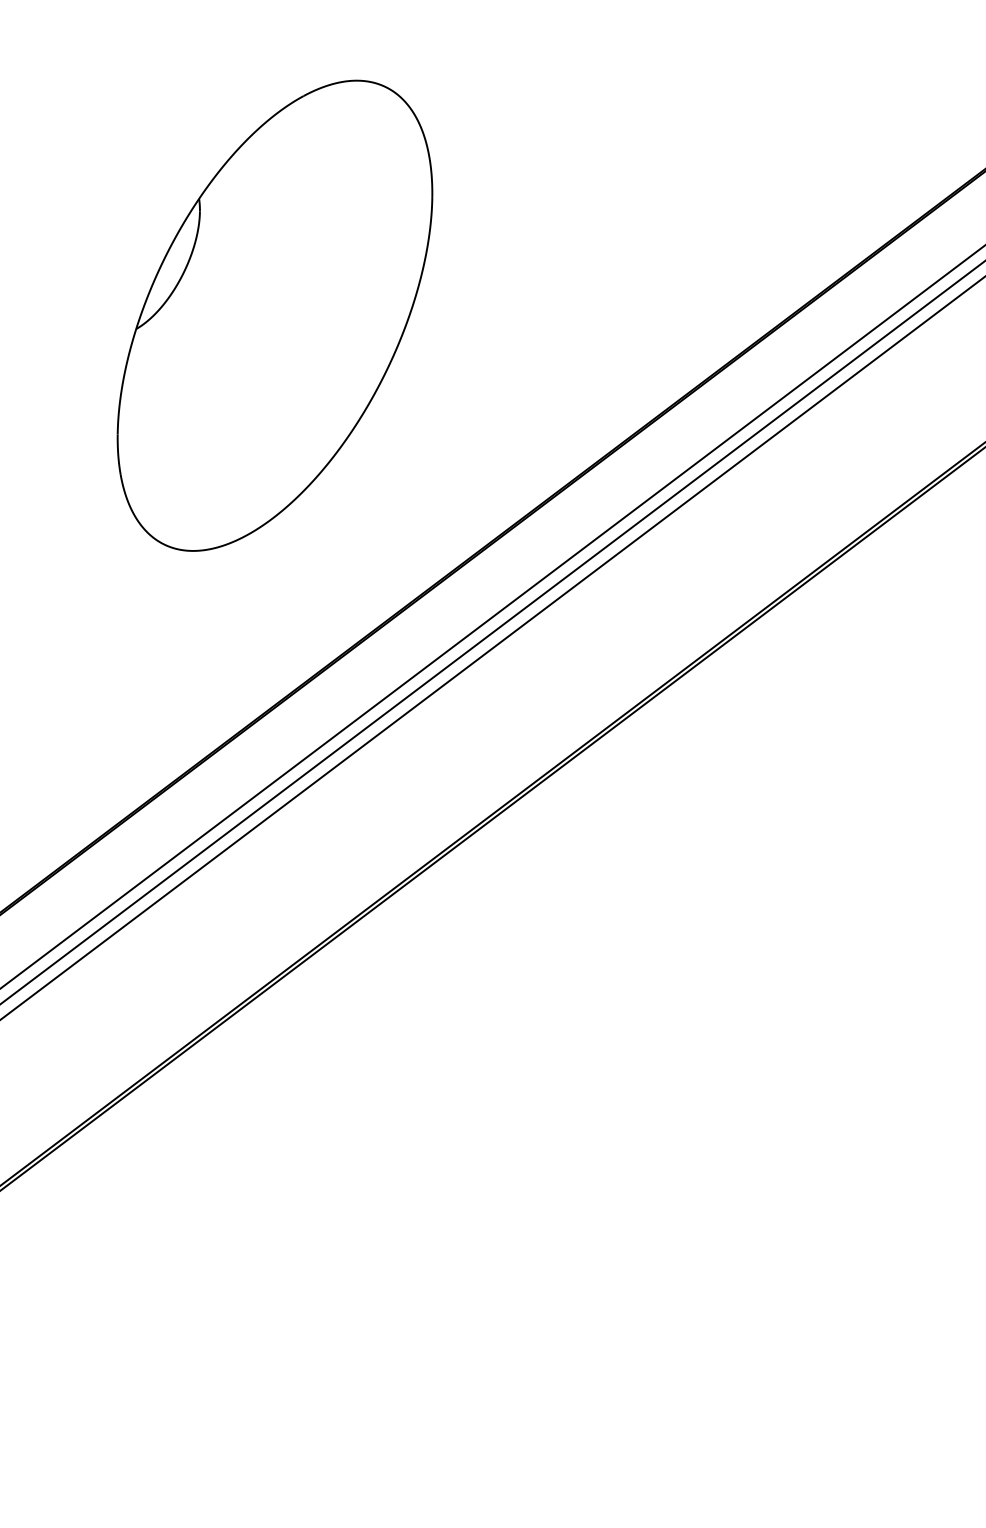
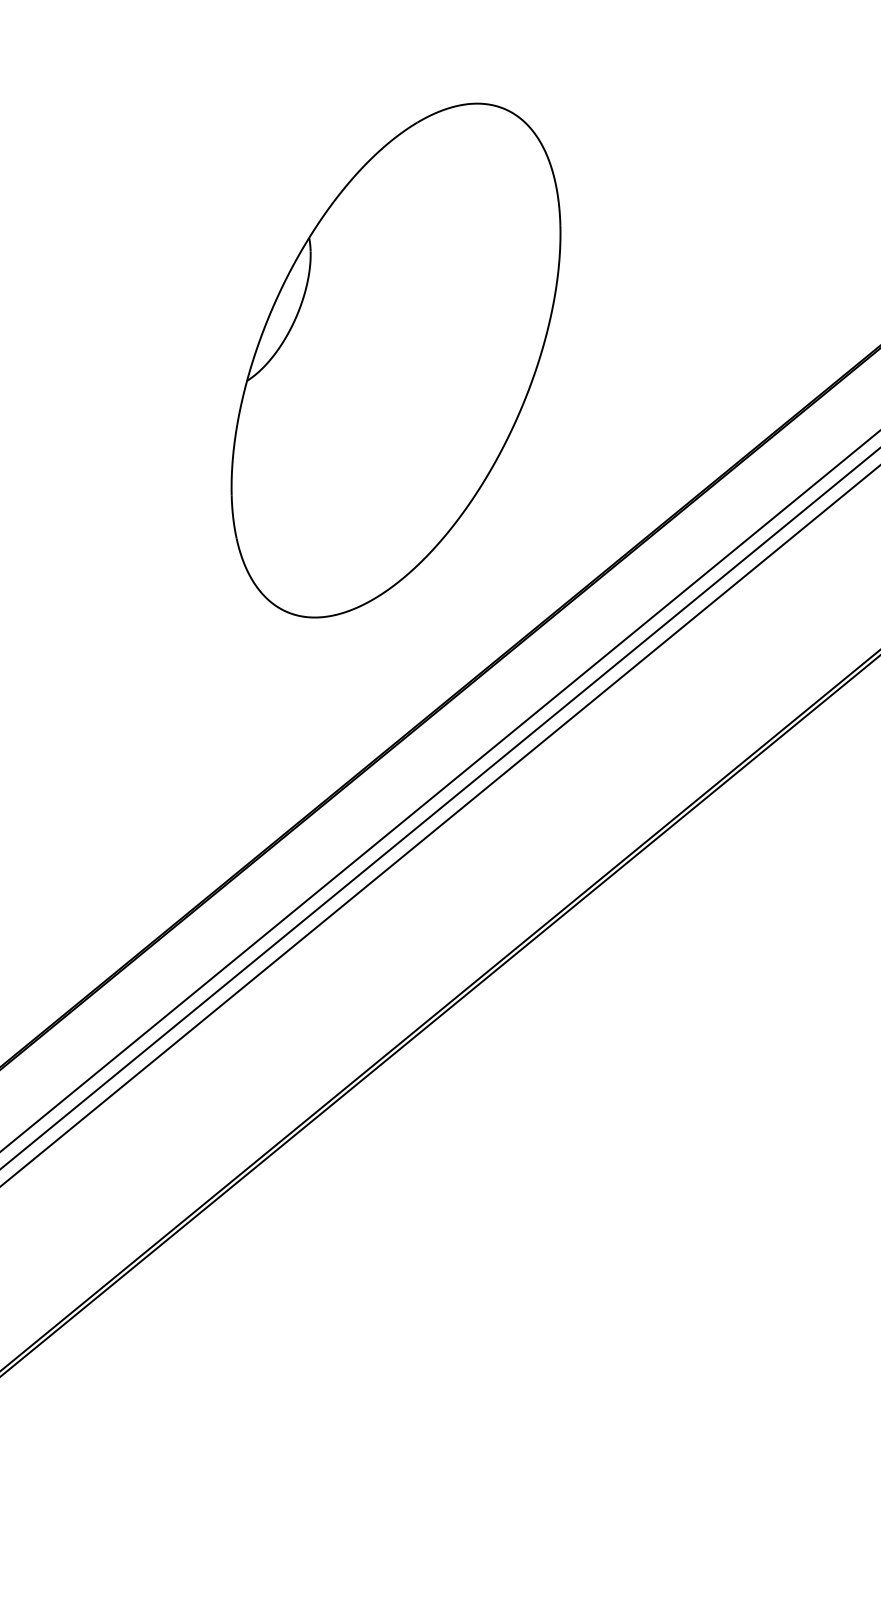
part: (274, 315) -> (395, 360), moved

